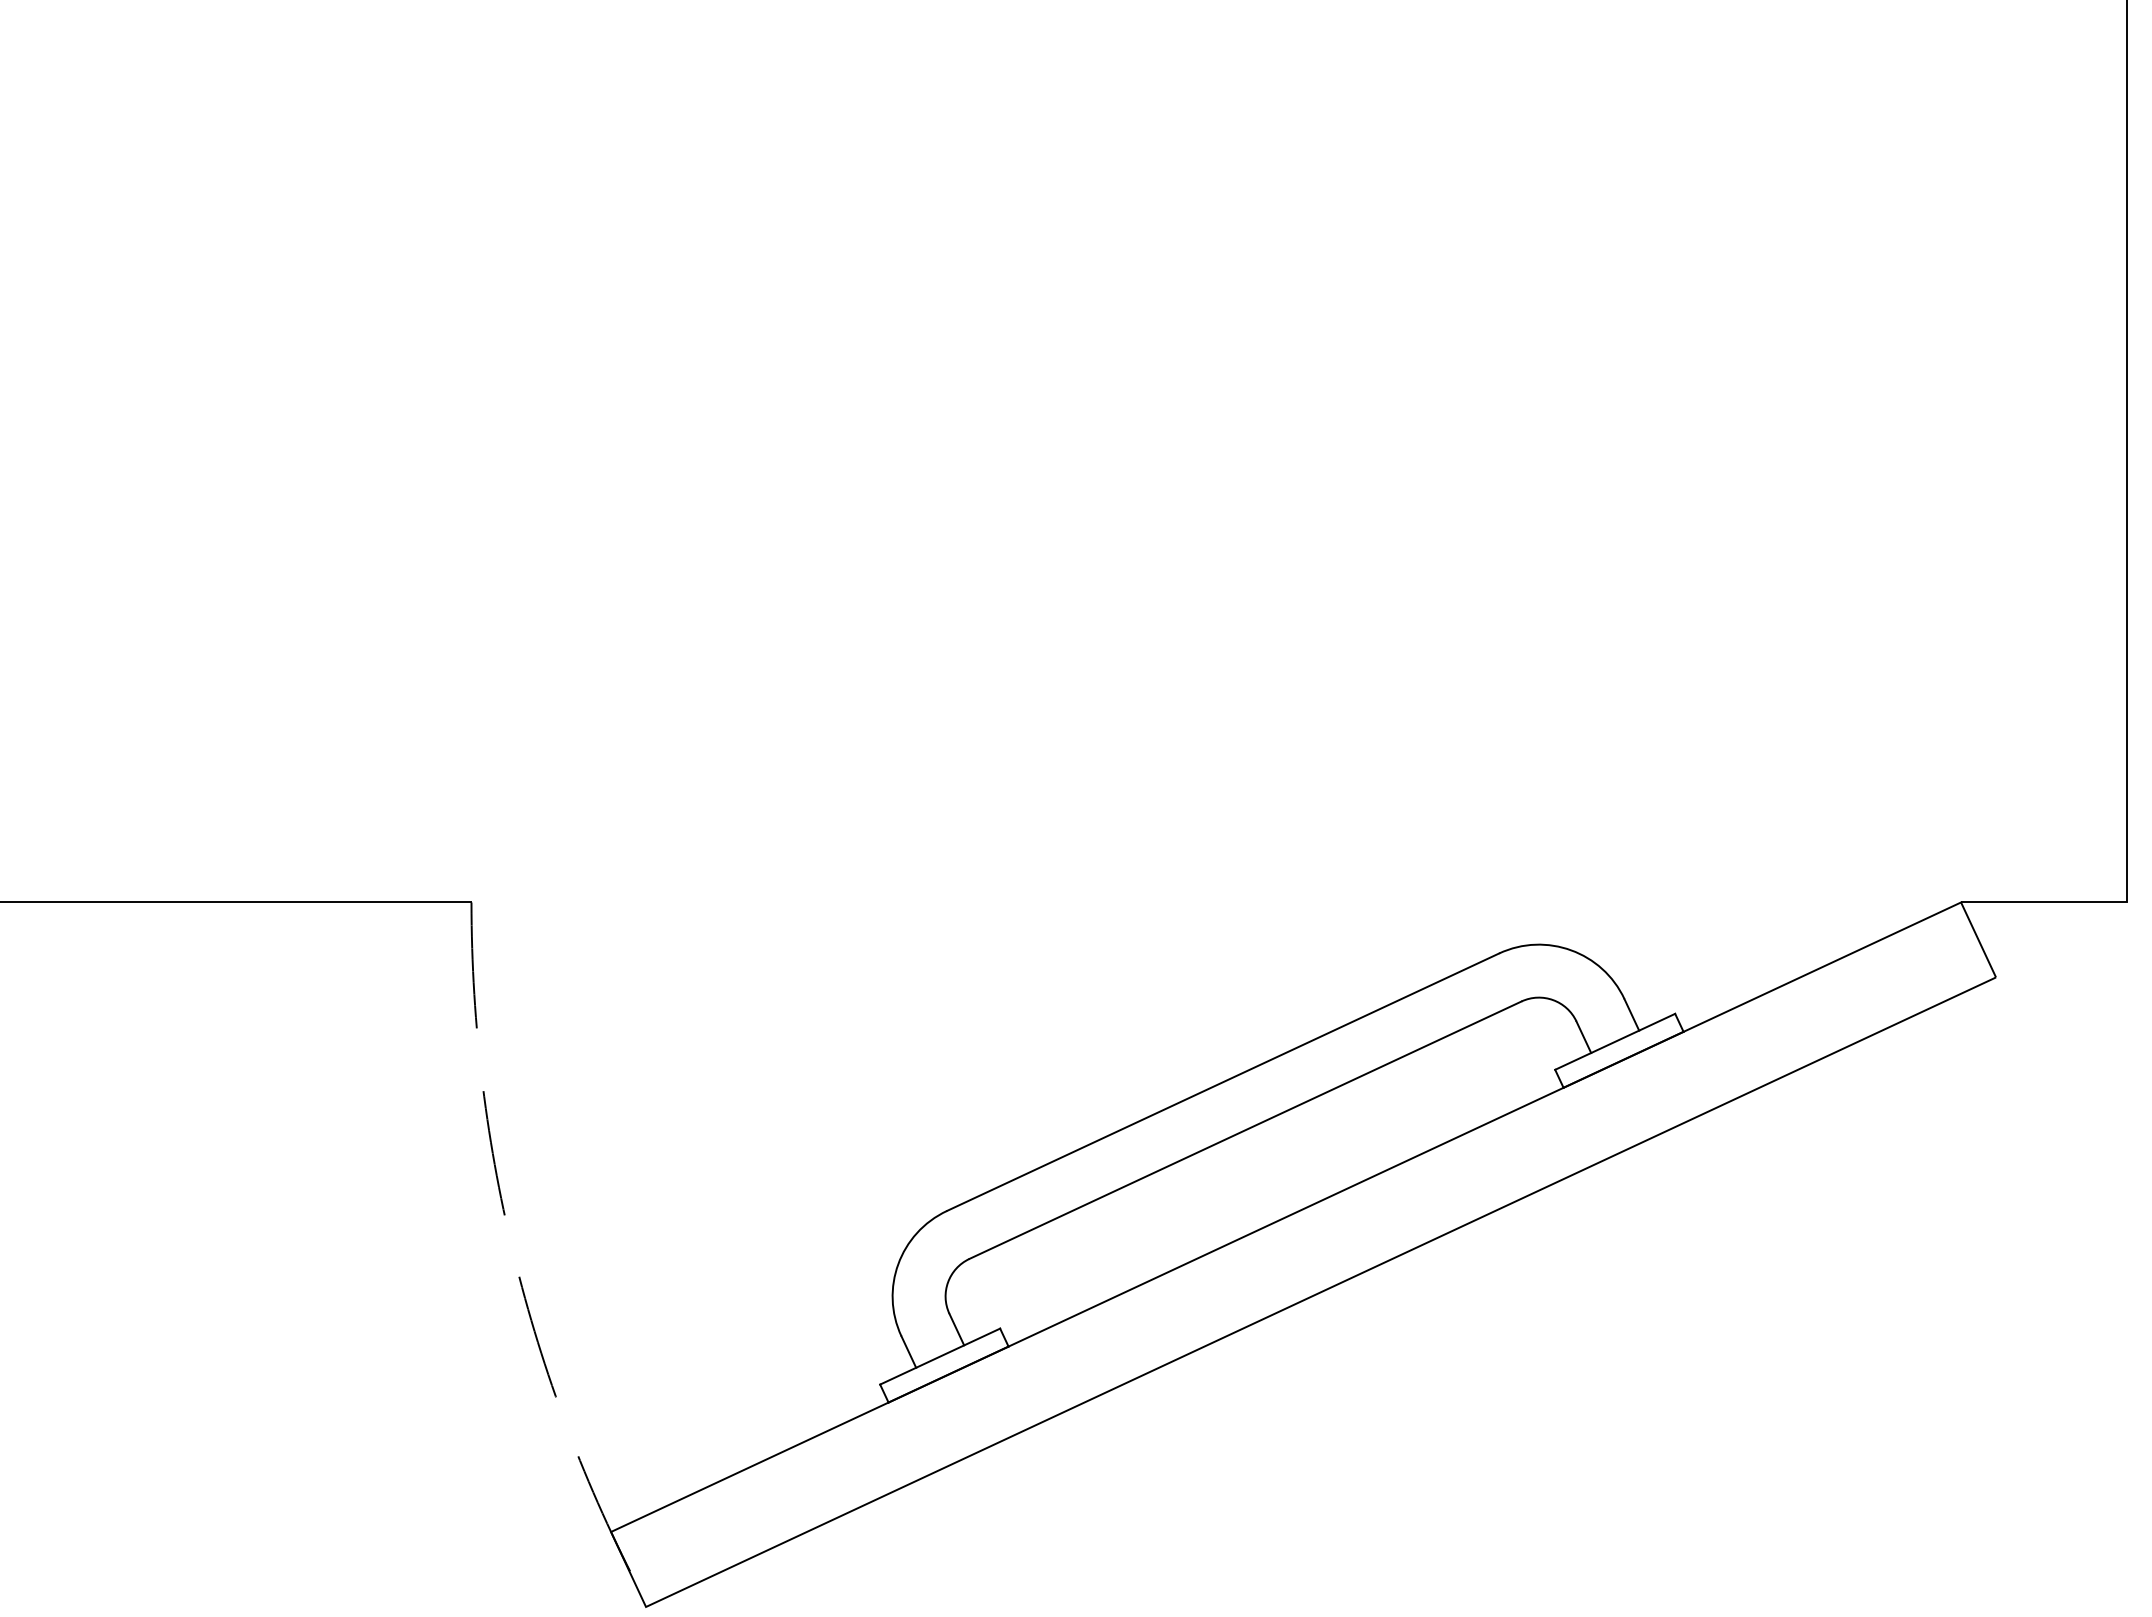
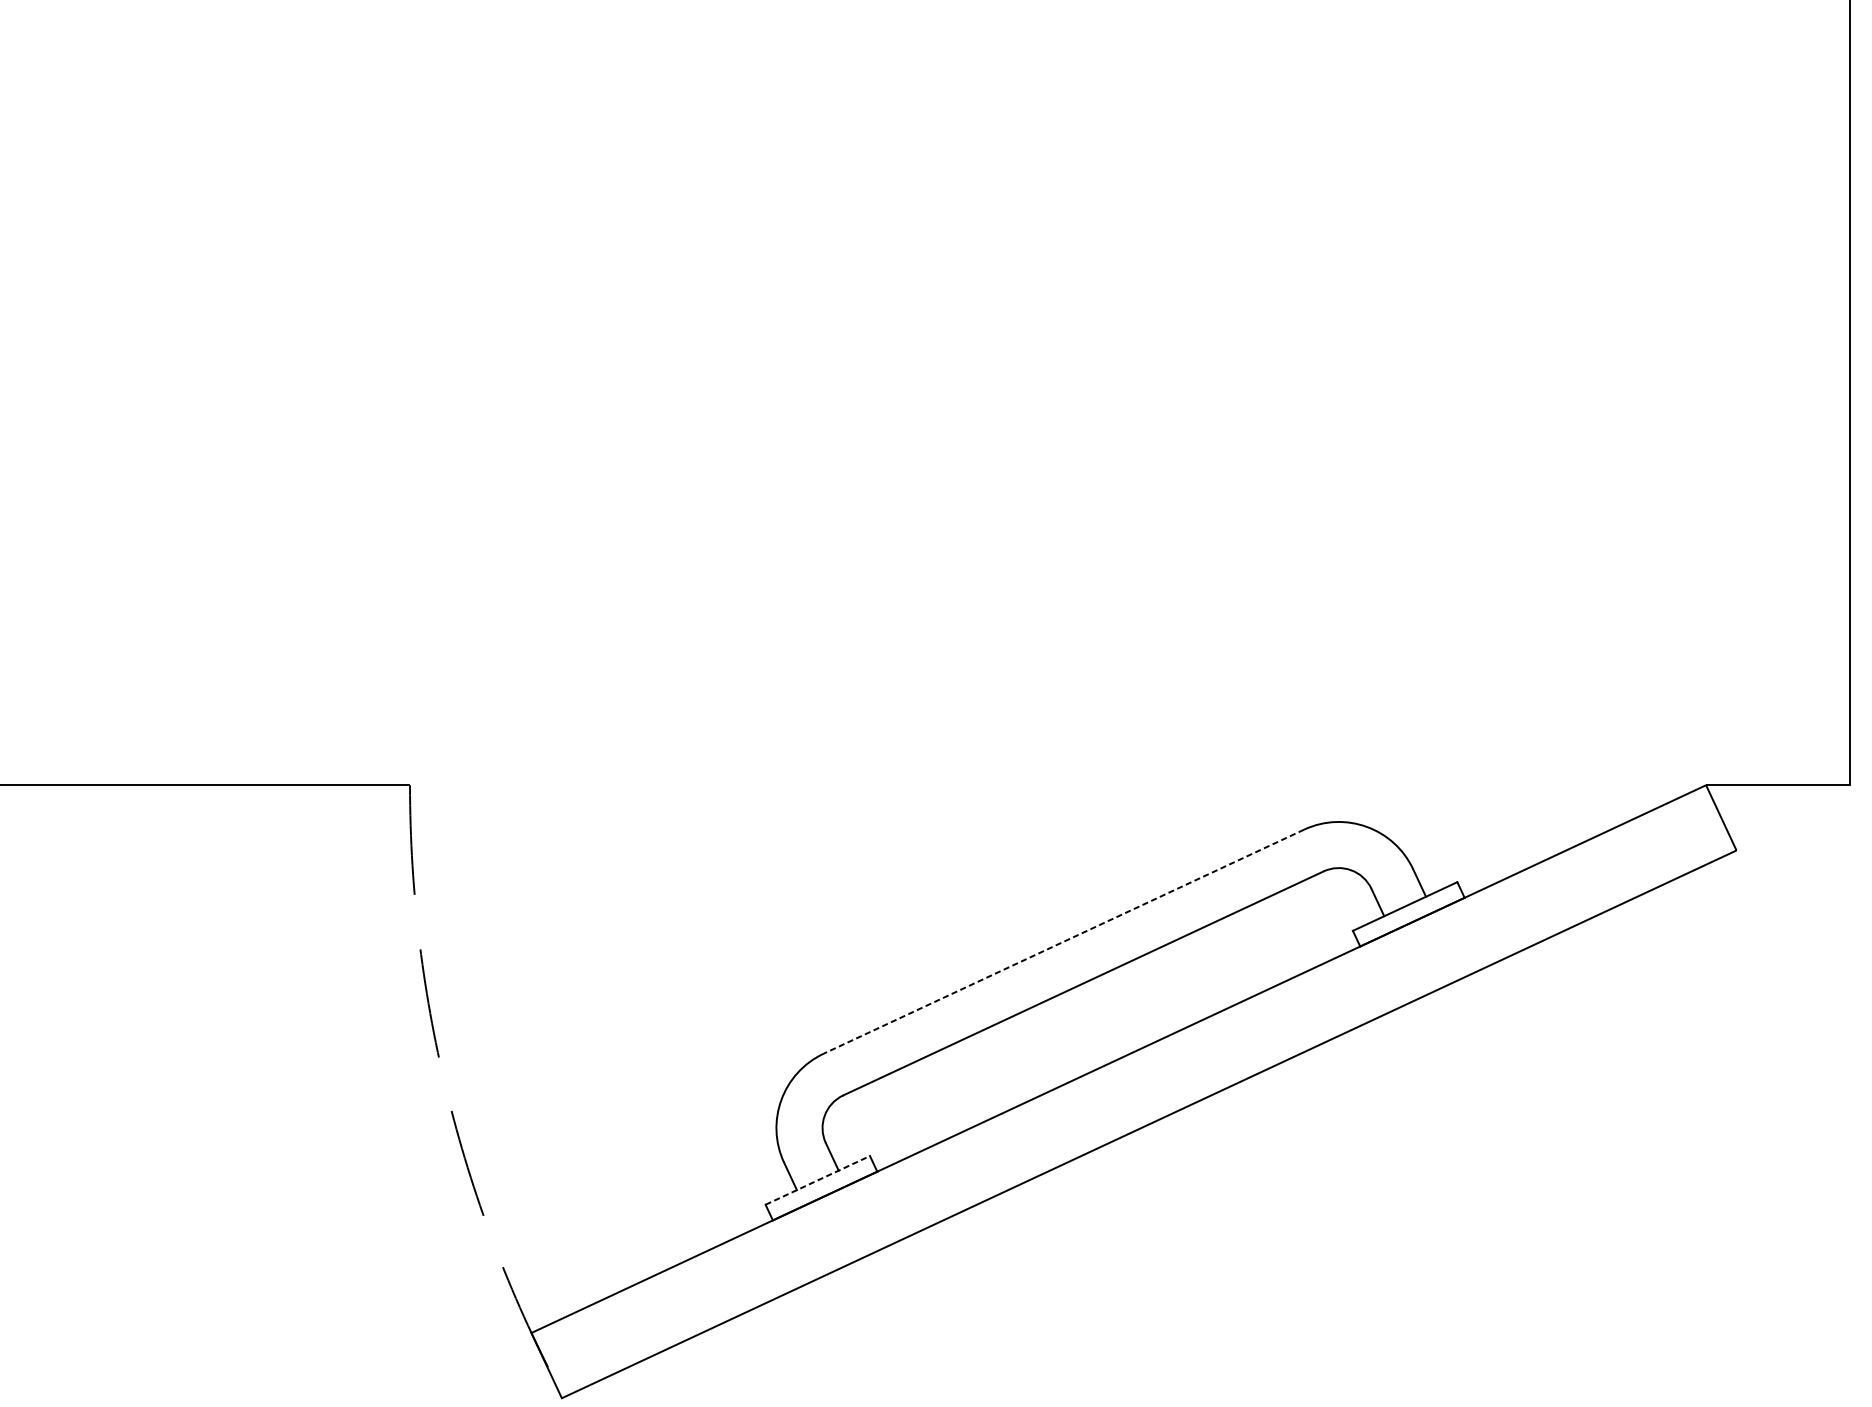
line: (1223, 1082) -> (1064, 941), solid -> dashed
line: (940, 1356) -> (818, 1180), solid -> dashed

